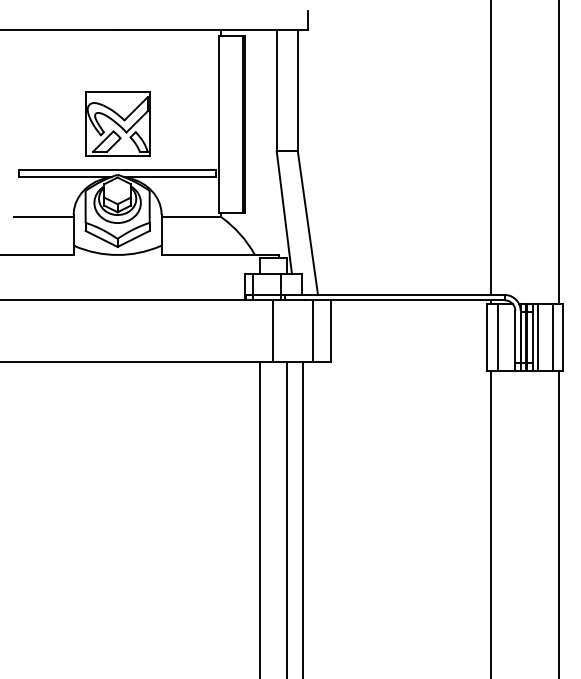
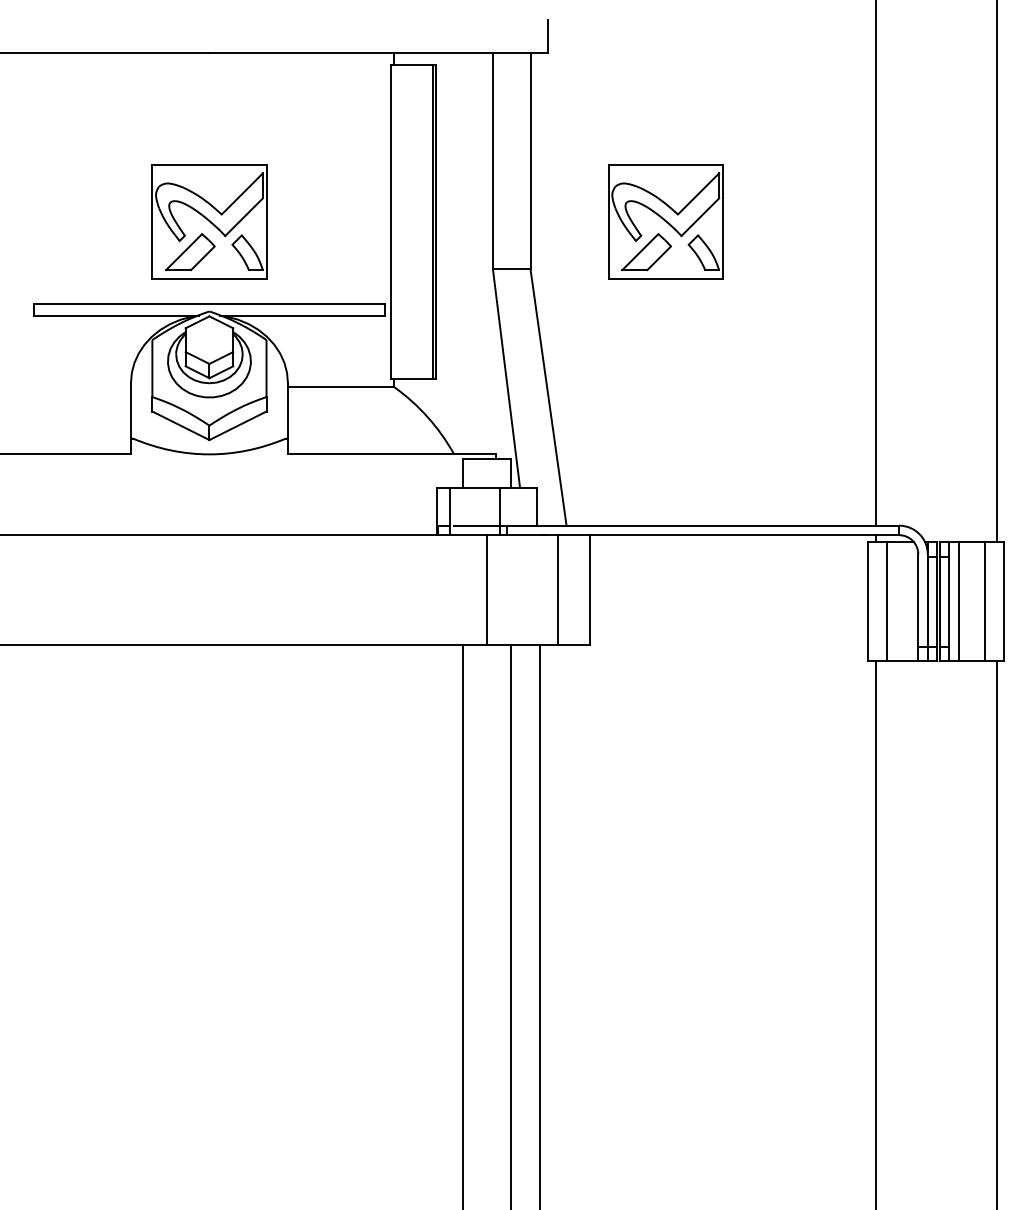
part: (373, 123) -> (665, 220), added
line: (43, 217) -> (77, 387), removed

